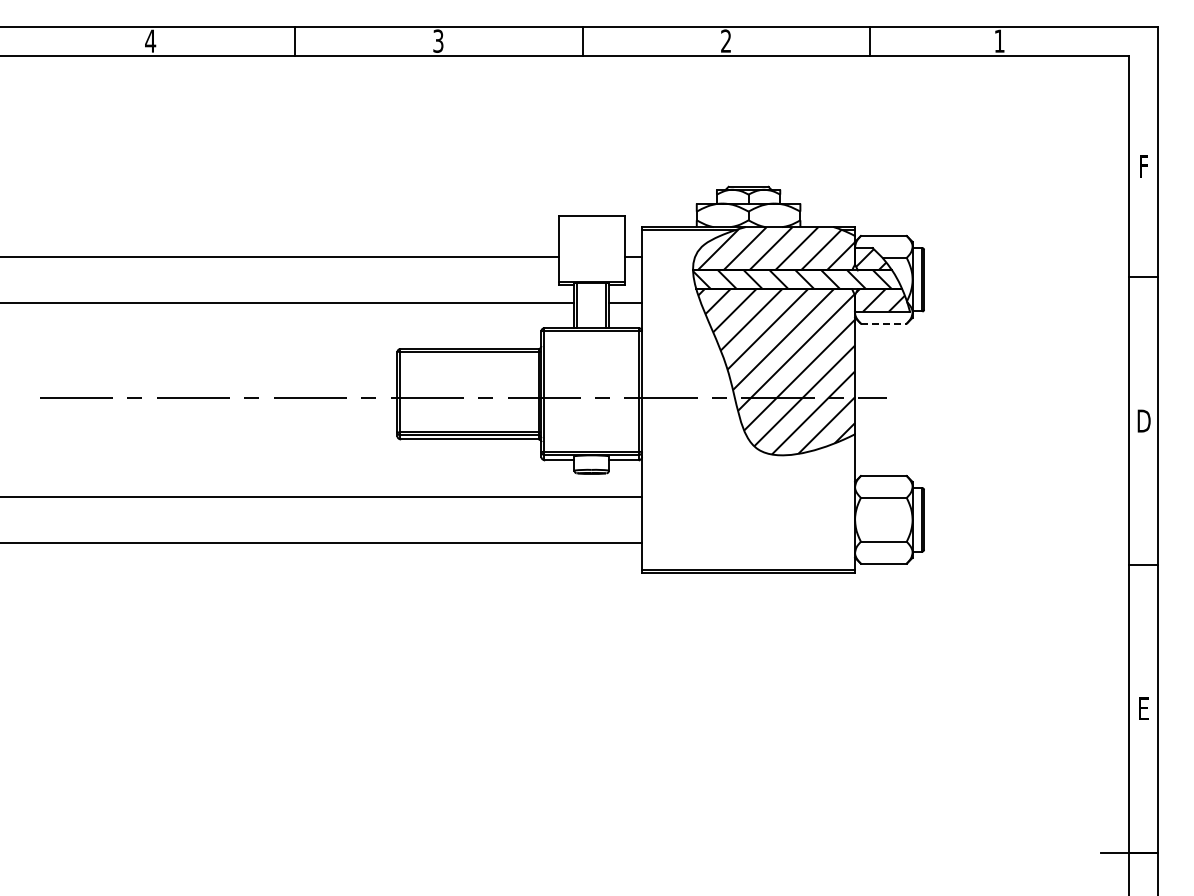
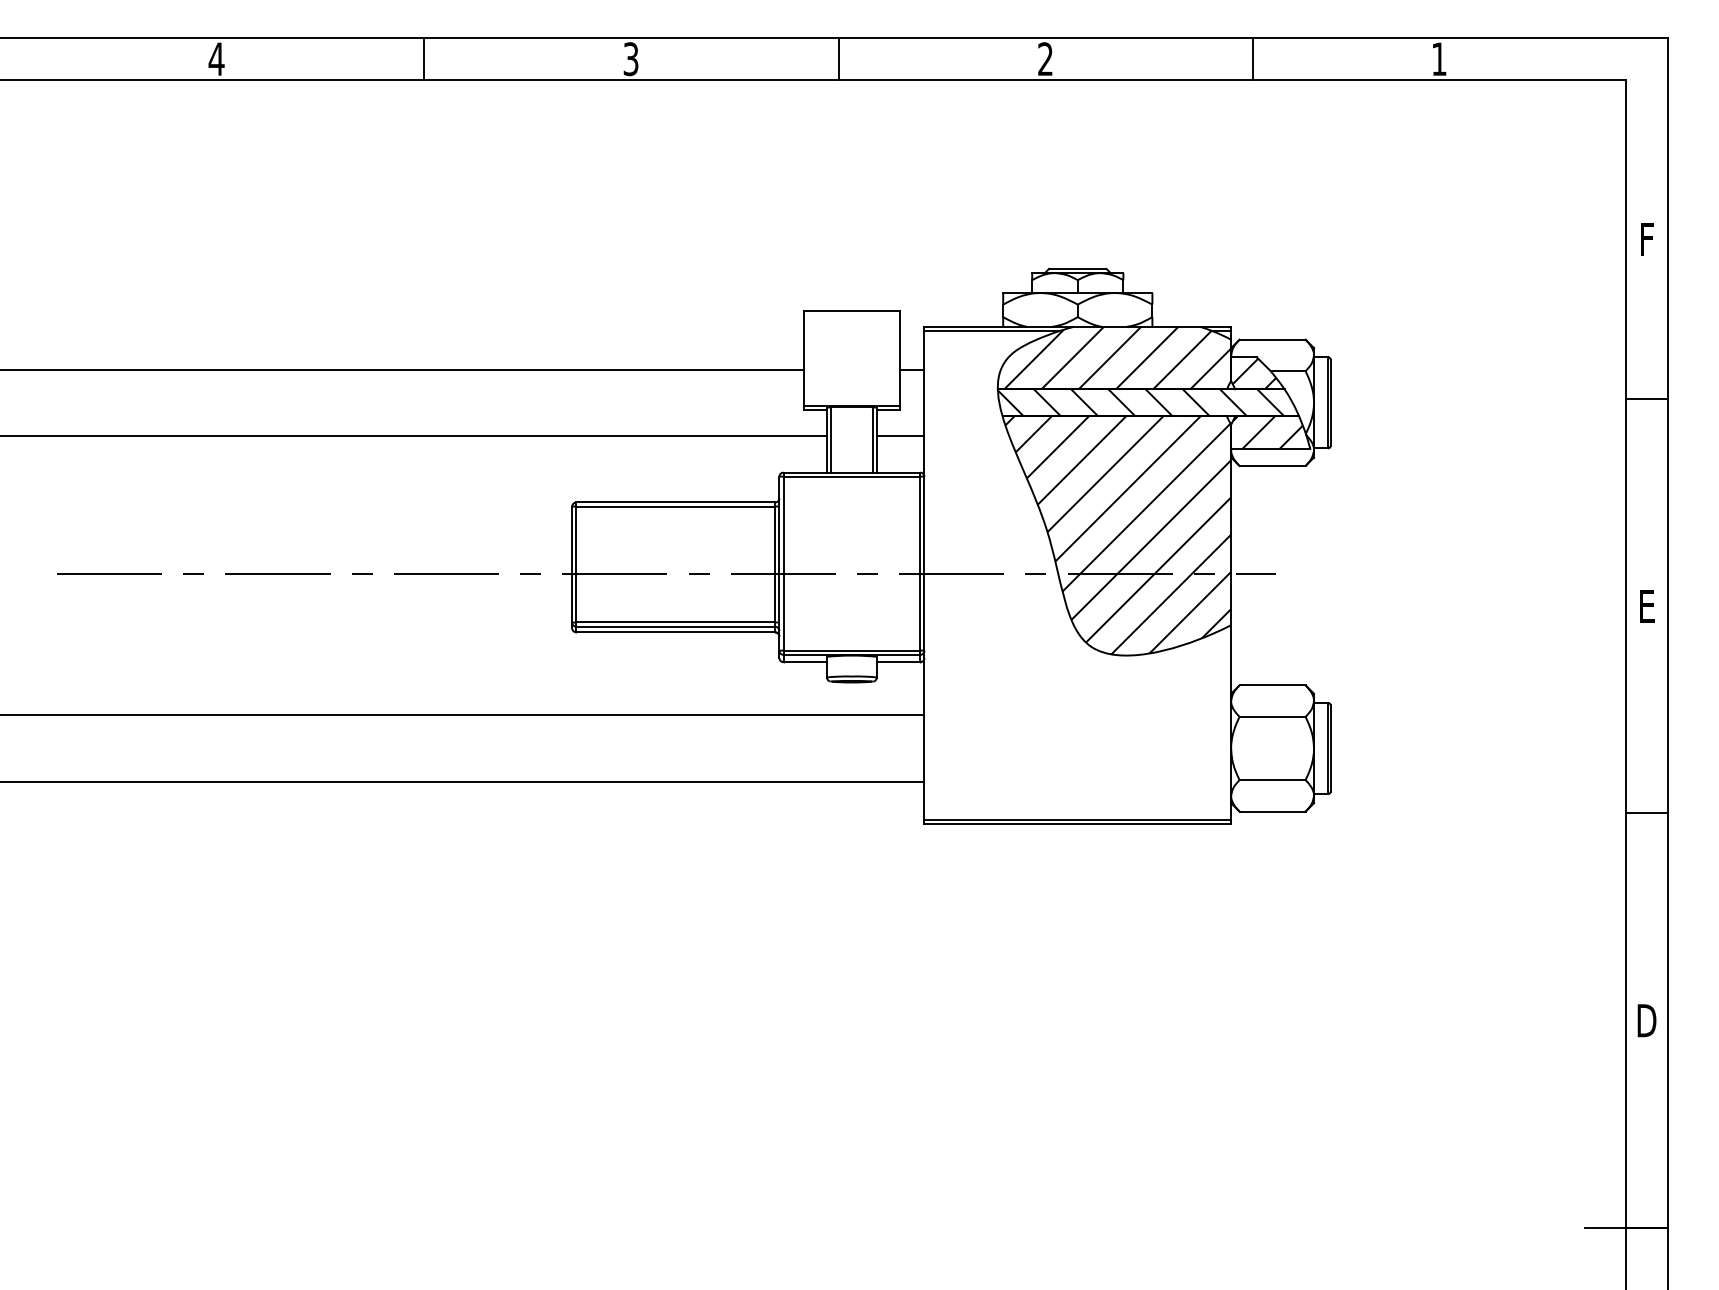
line: (883, 323) -> (1272, 465), dashed -> solid
text: (1143, 420) -> (1646, 605), D -> E
text: (1143, 708) -> (1646, 1020), E -> D

